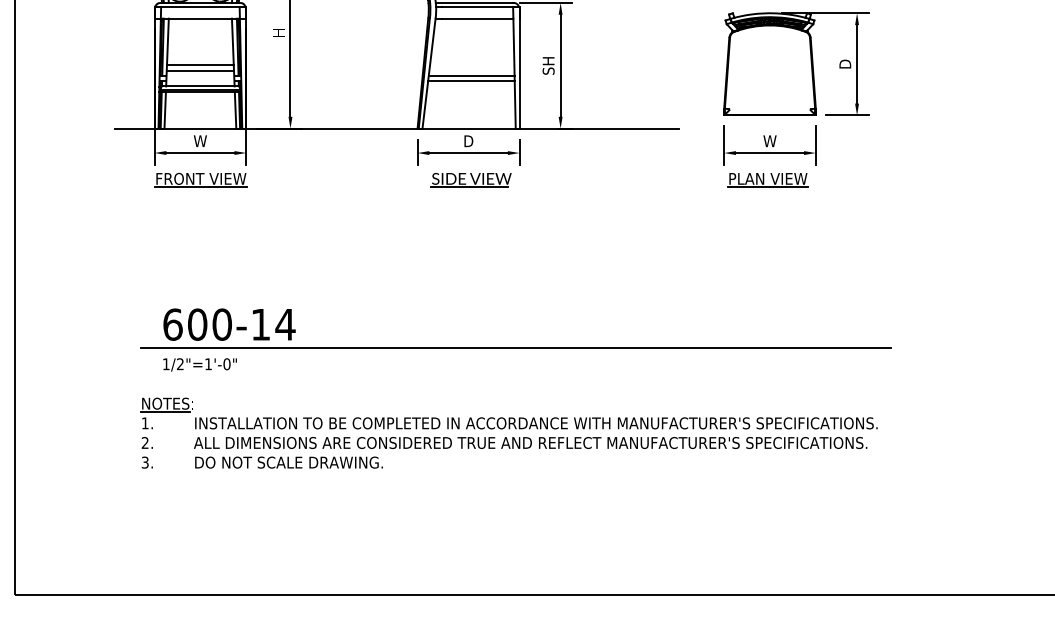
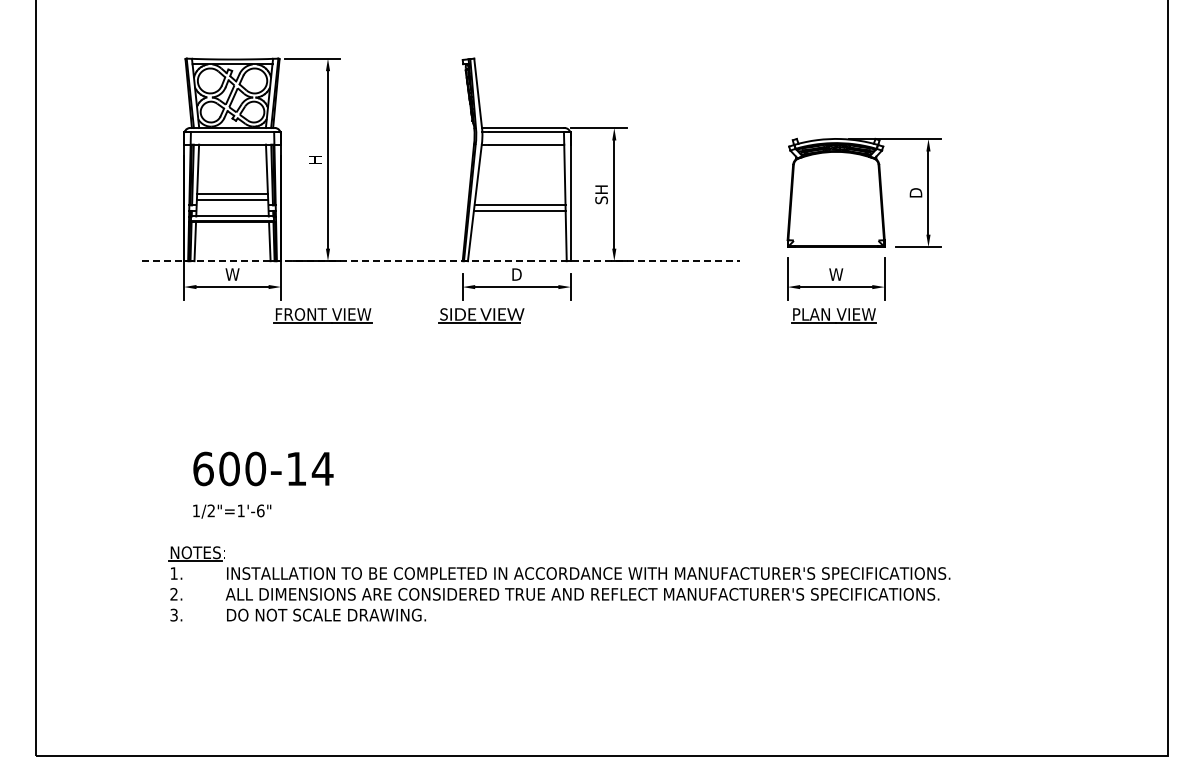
line: (397, 128) -> (441, 261), solid -> dashed
part: (200, 179) -> (322, 315), moved
part: (471, 179) -> (481, 315), moved
line: (515, 347) -> (566, 493), removed
text: (226, 363) -> (260, 510), 1/2"=1'-0" -> 1/2"=1'-6"

